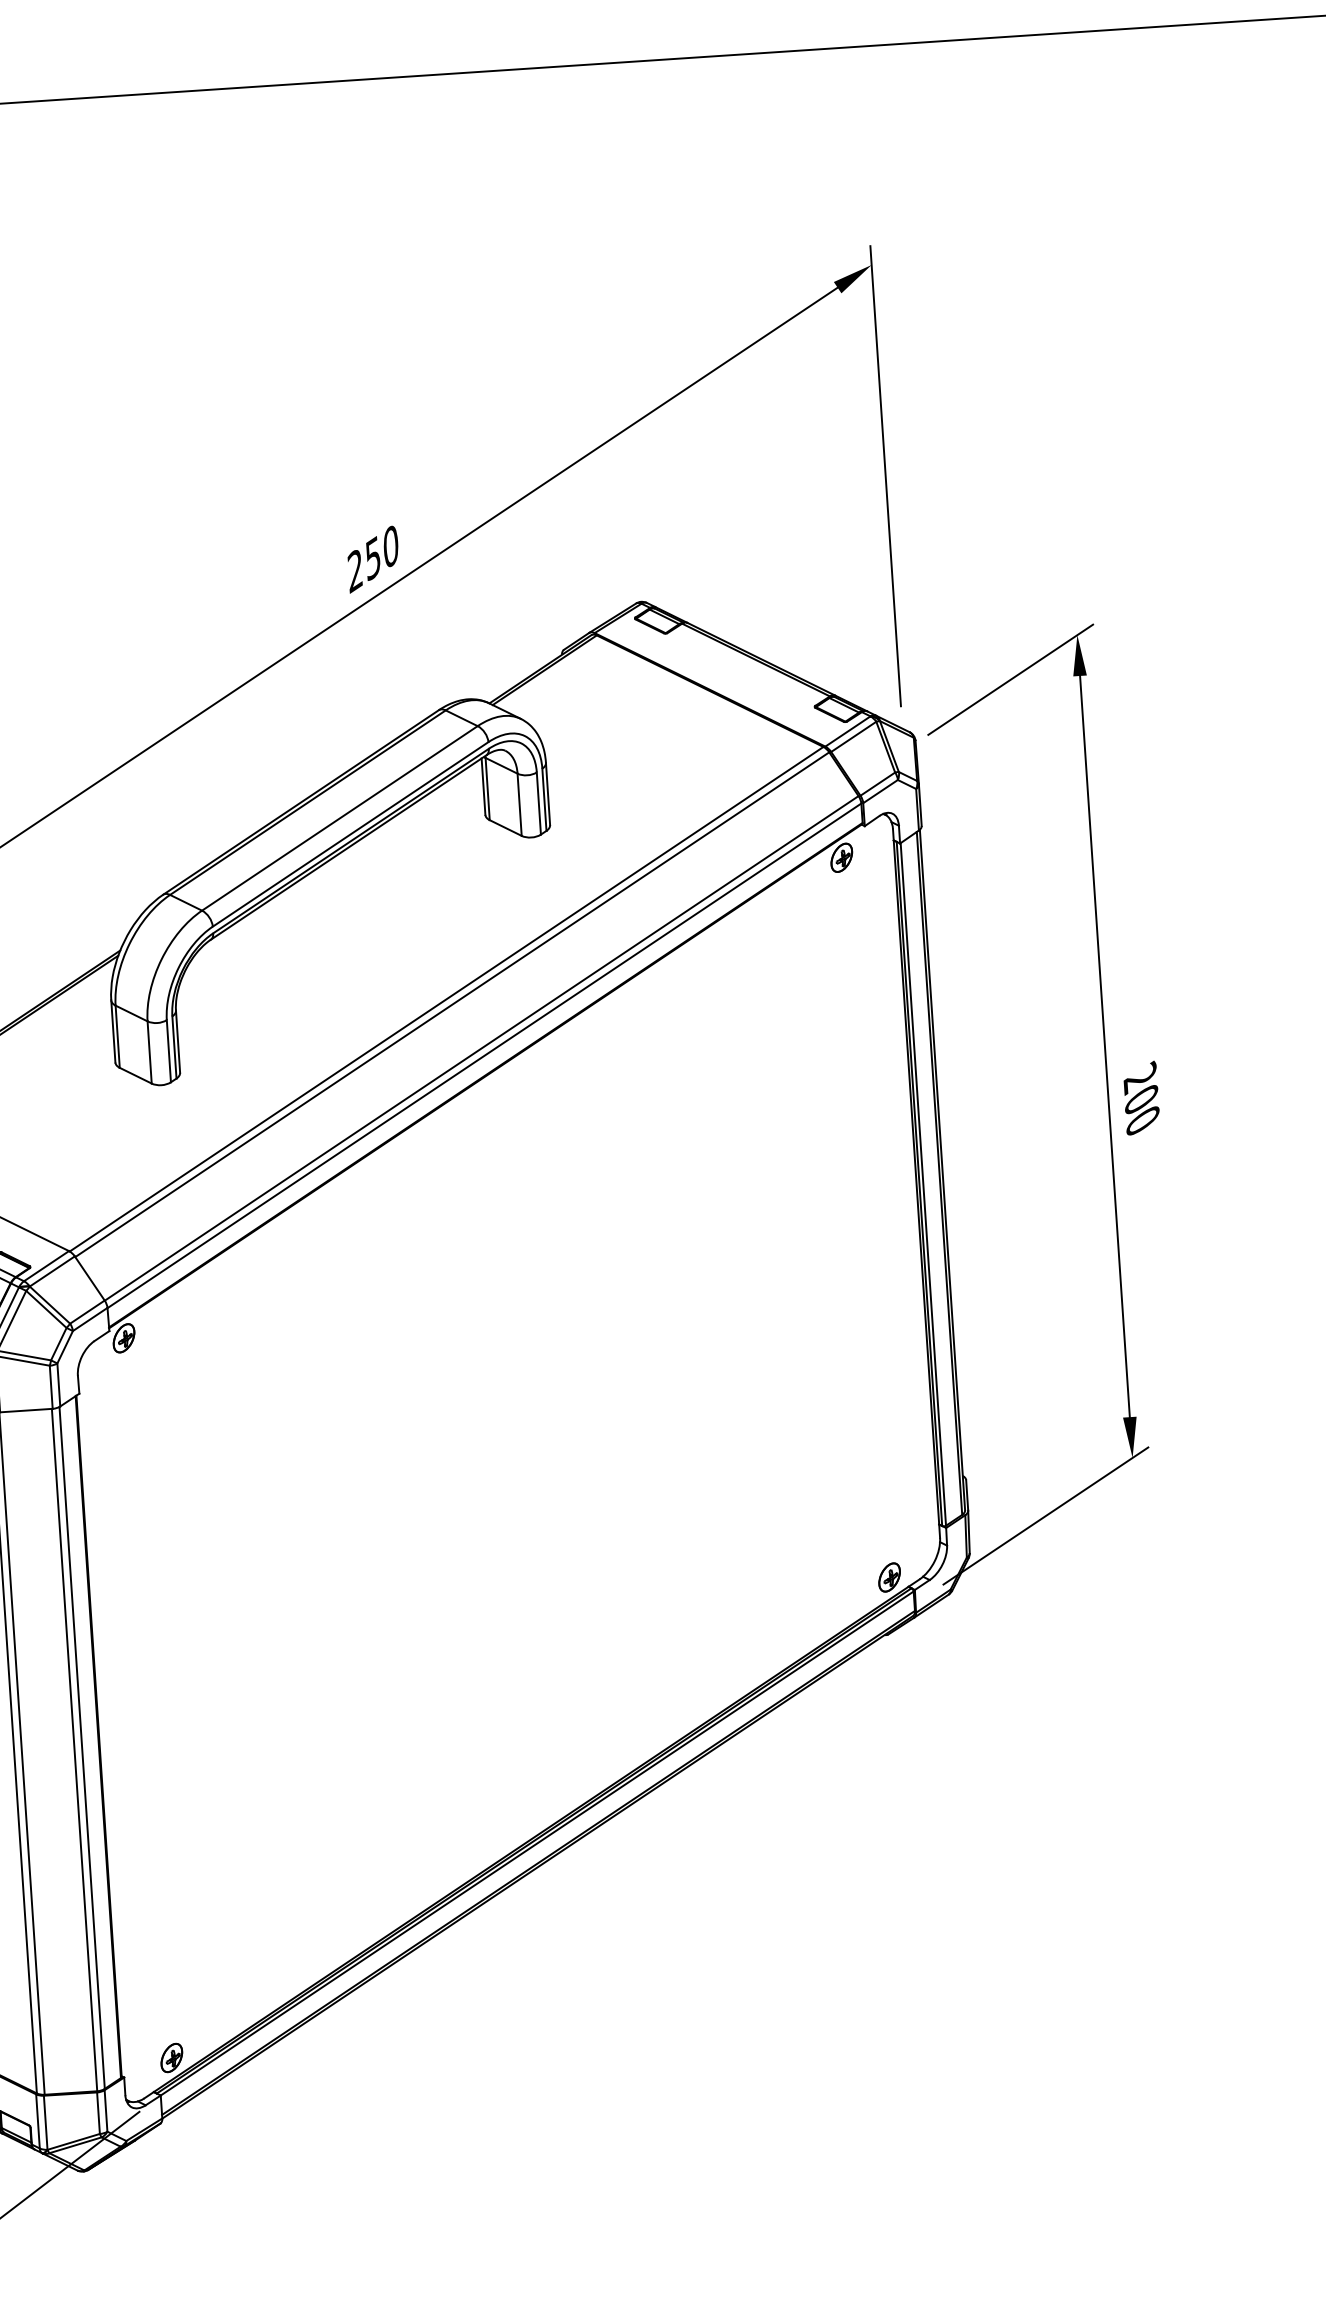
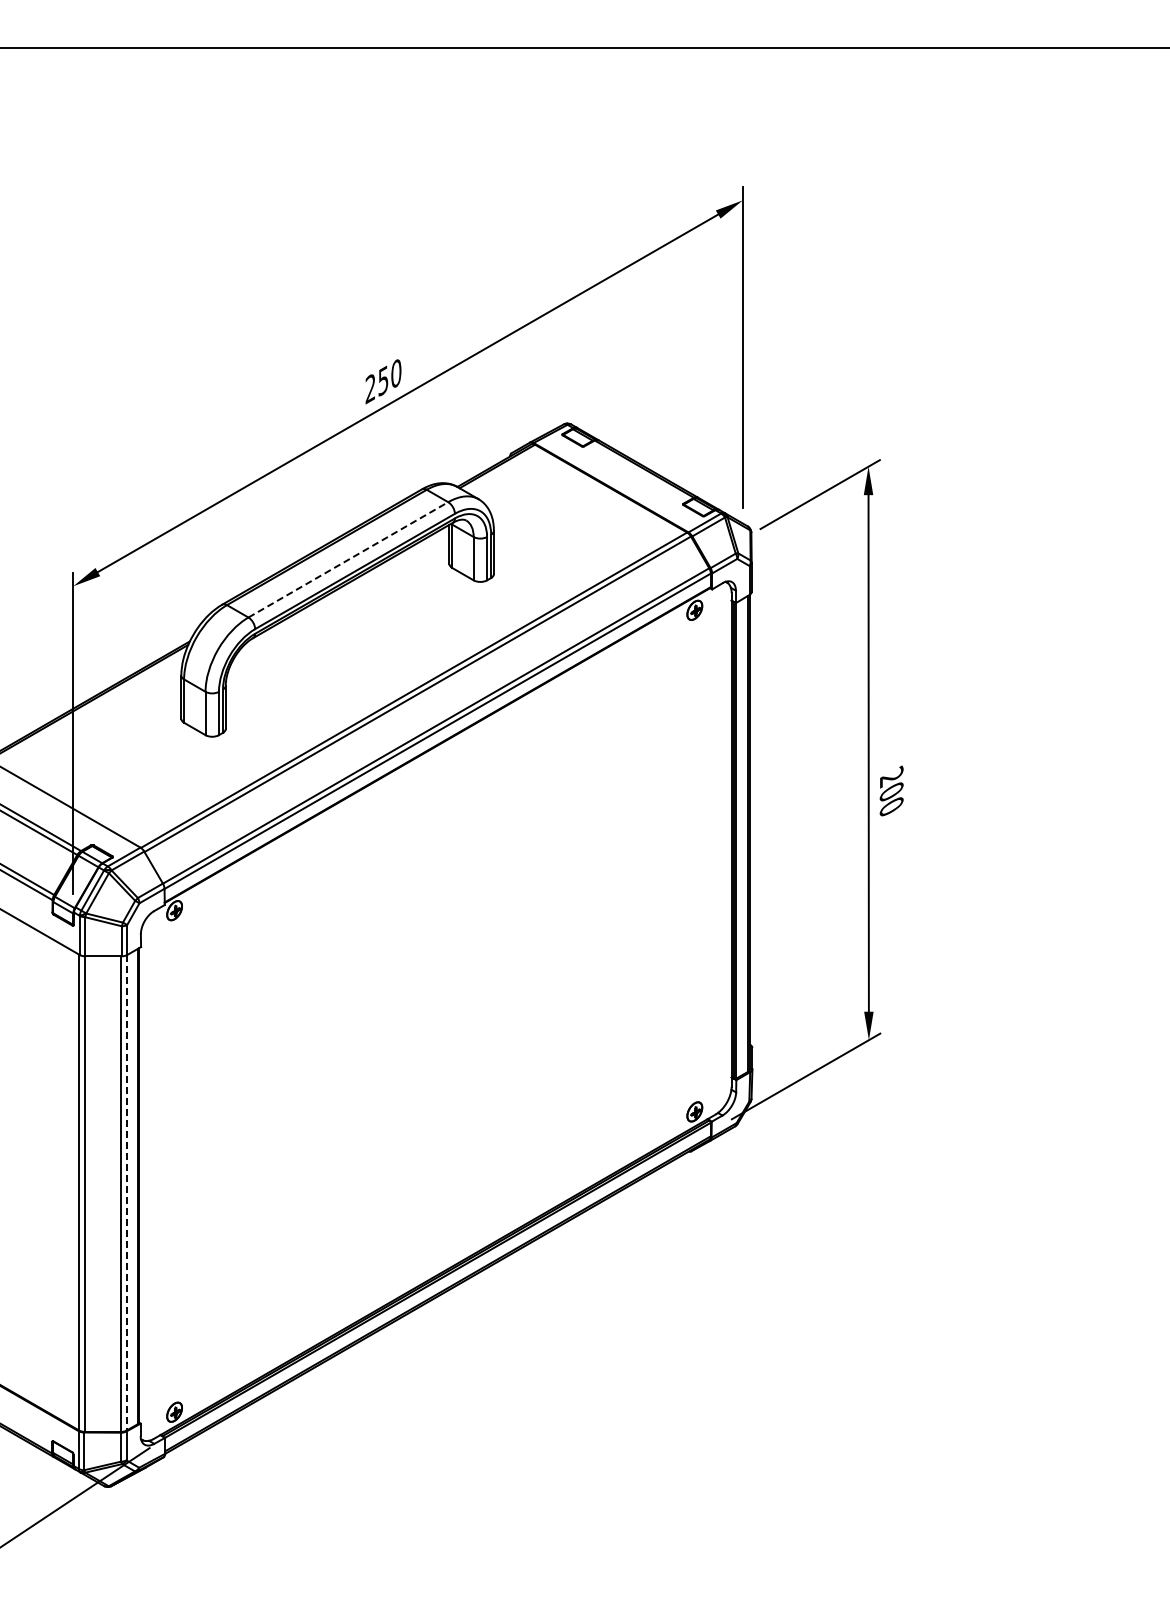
line: (340, 817) -> (348, 559), solid -> dashed
line: (81, 1747) -> (126, 1192), solid -> dashed

